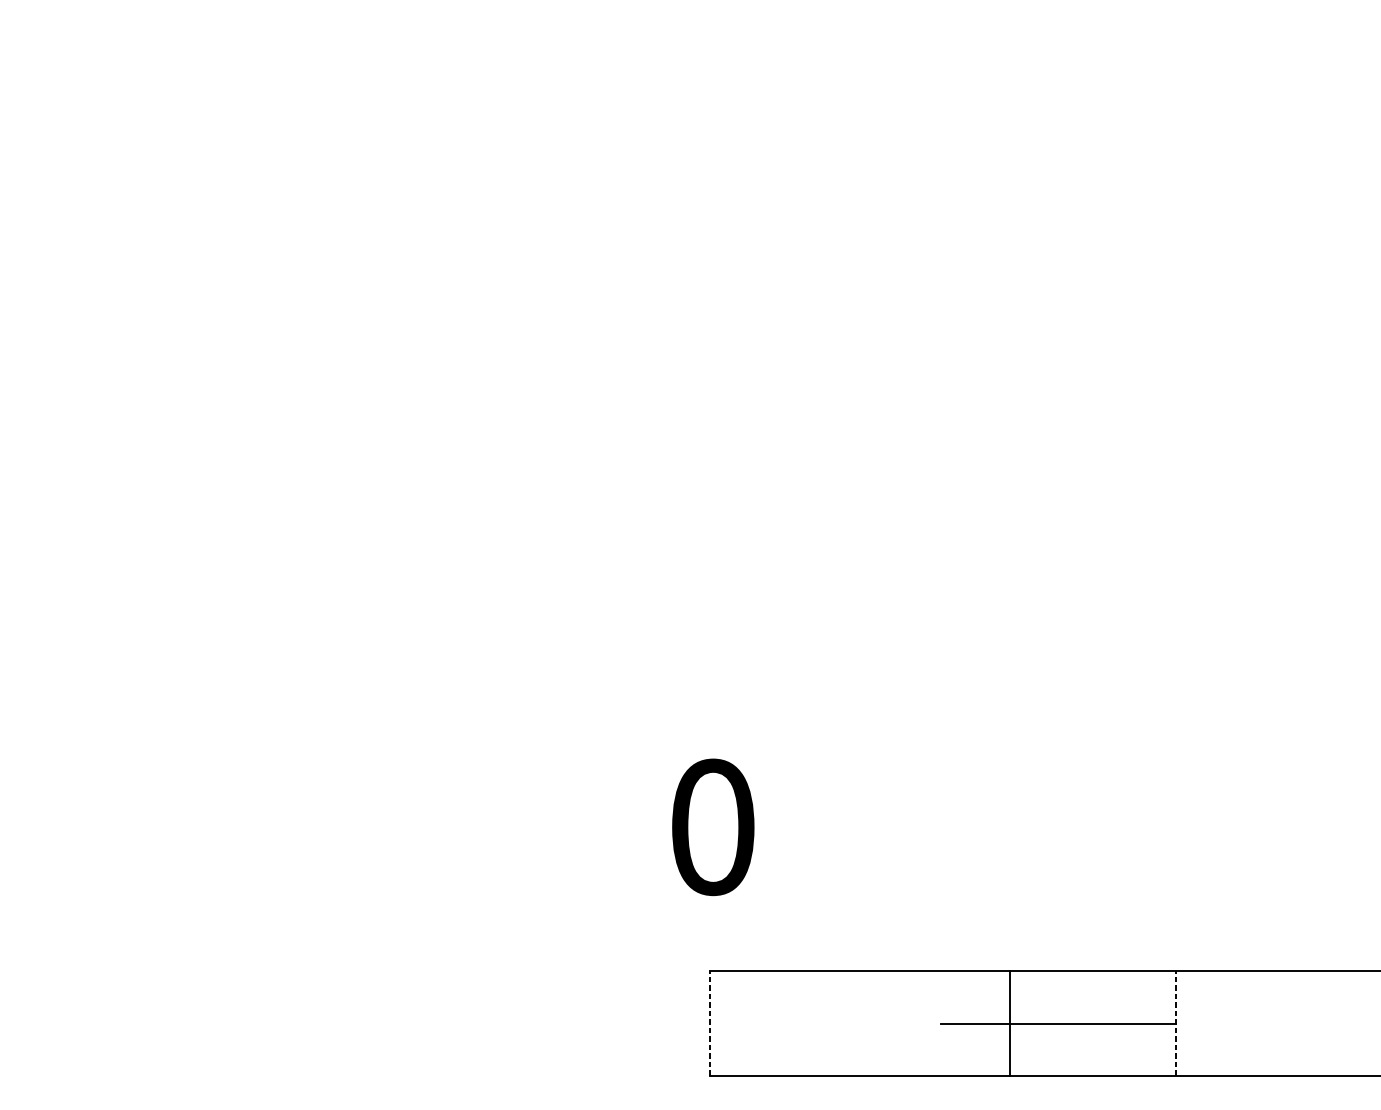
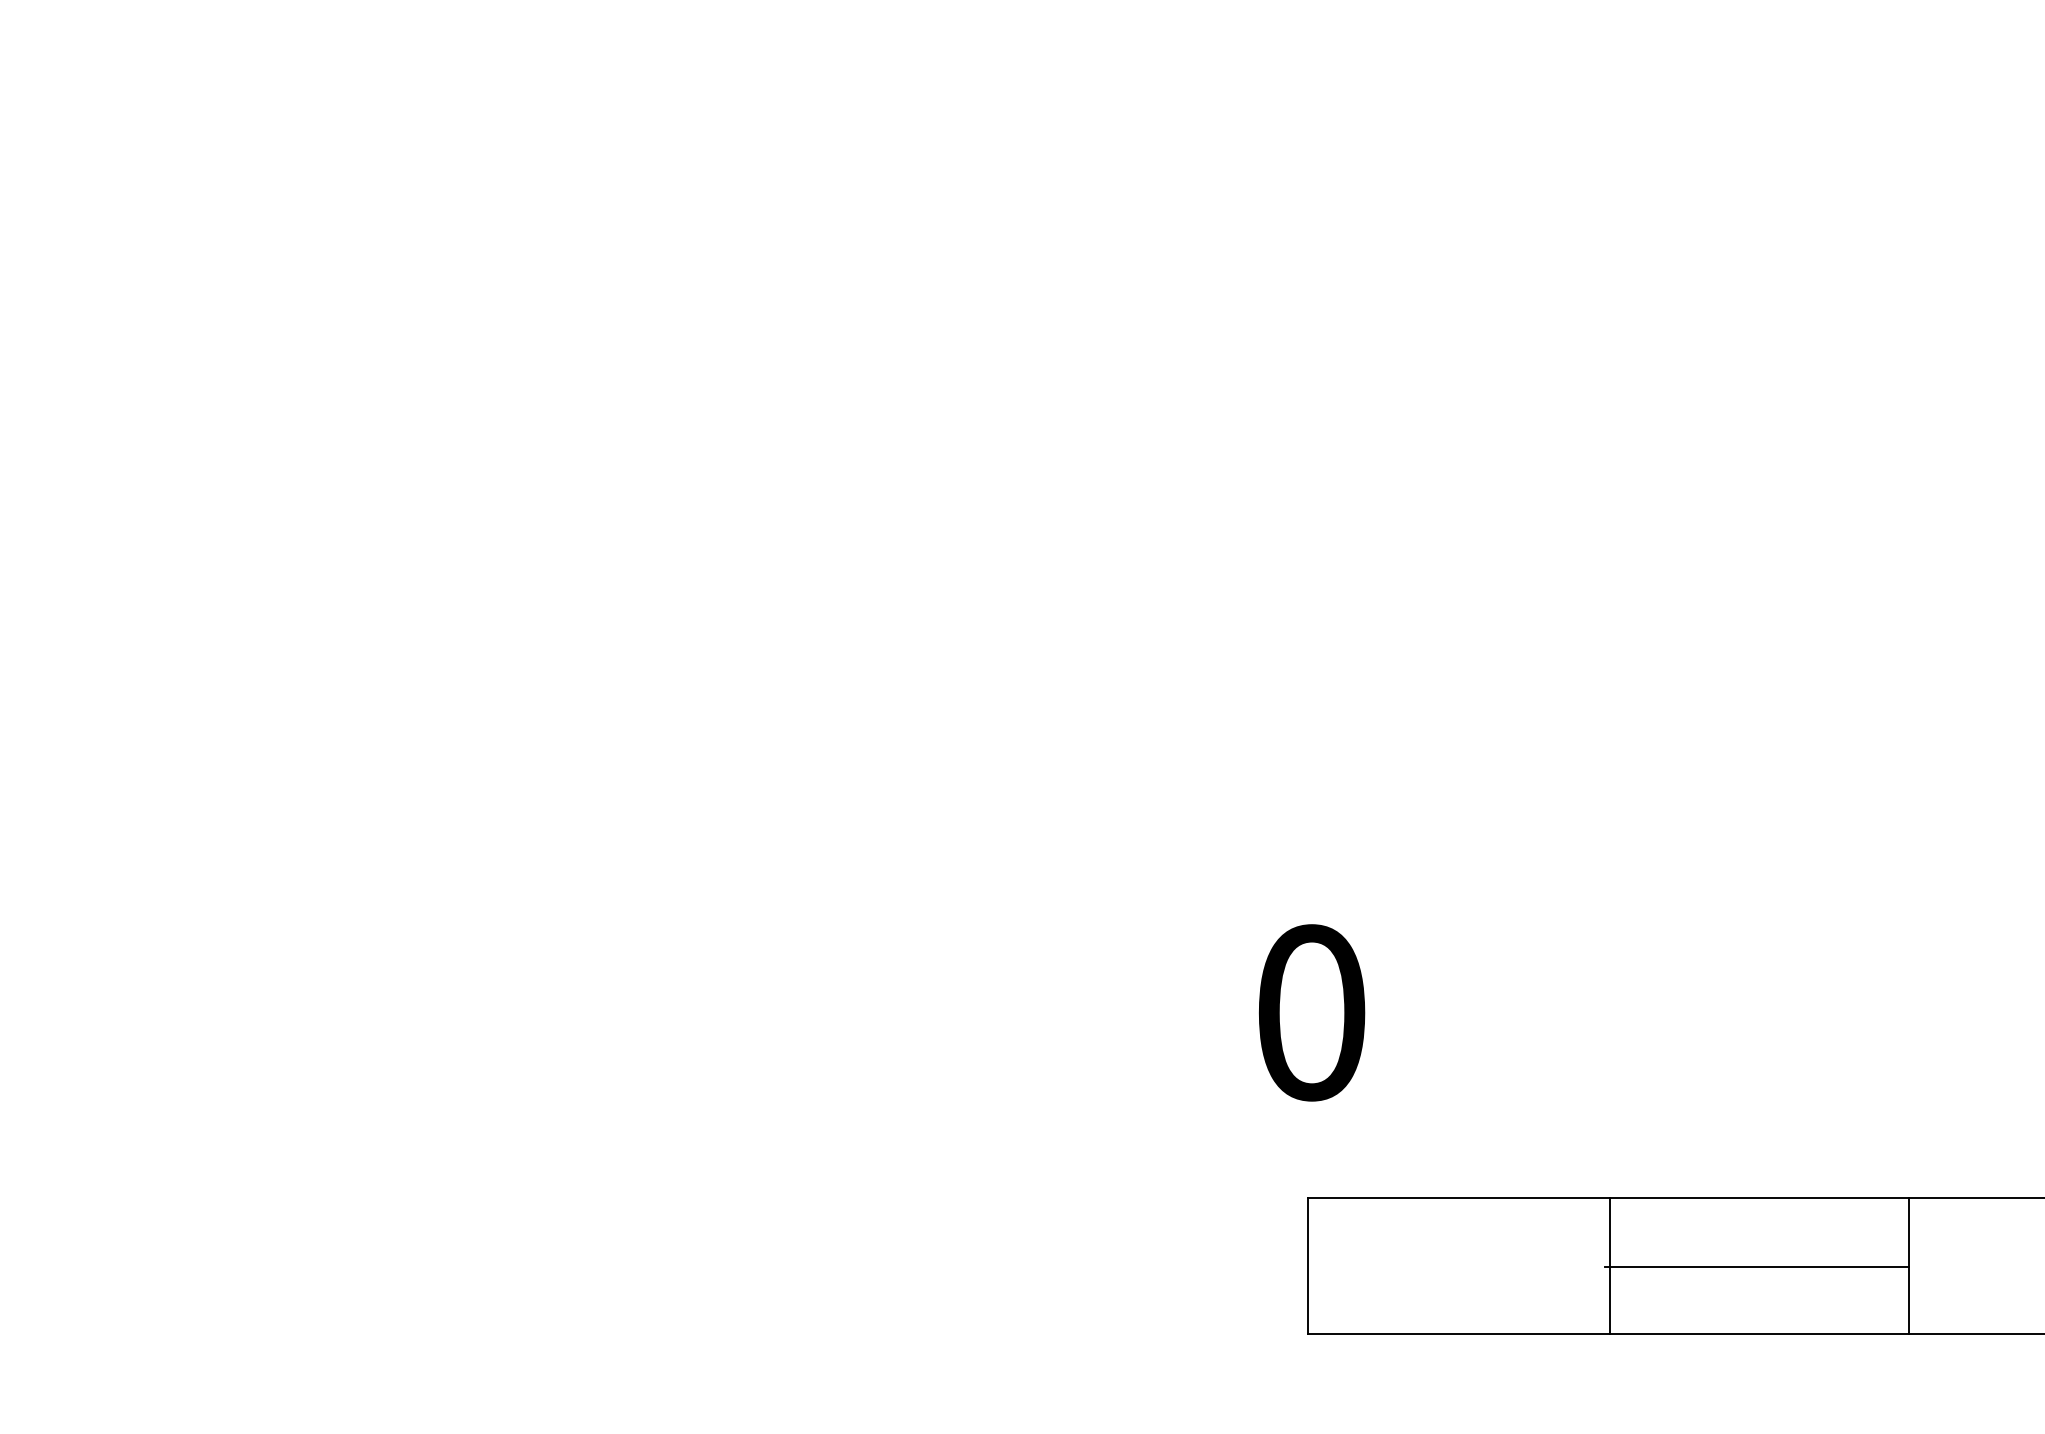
line: (710, 1023) -> (1308, 1265), dashed -> solid
line: (1010, 1023) -> (1610, 1265), moved
line: (1176, 1023) -> (1909, 1265), dashed -> solid

